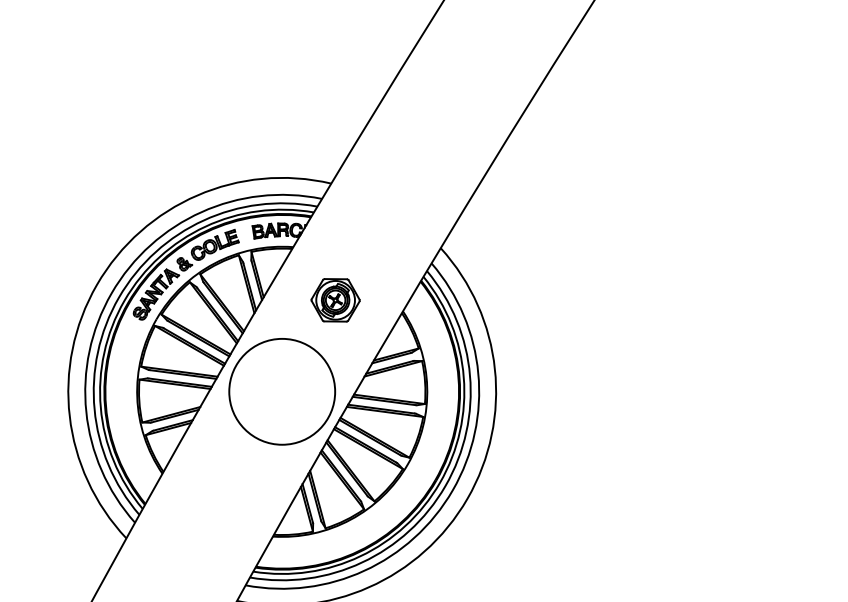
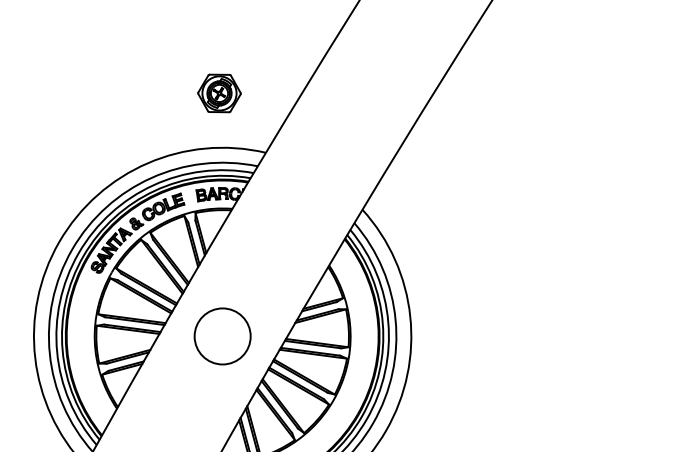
part: (335, 300) -> (219, 93), moved
circle: (282, 391) -> (222, 336), size x0.6

